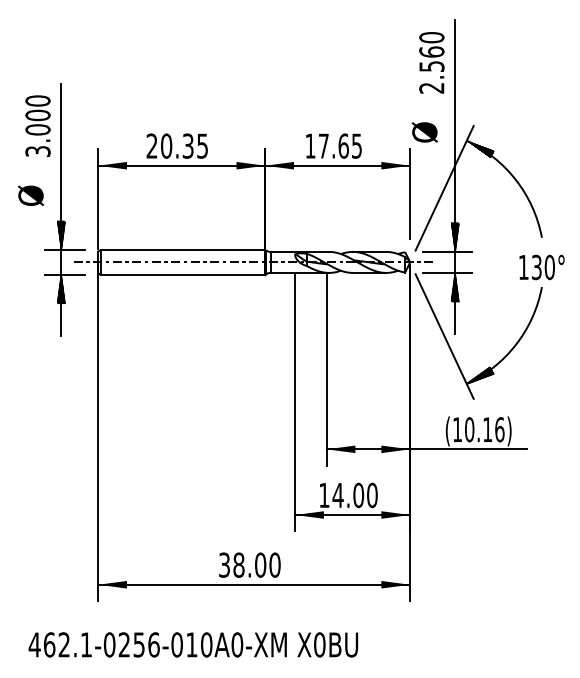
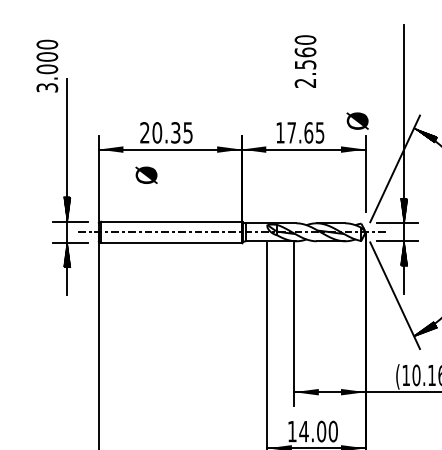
text: (431, 62) -> (305, 61), moved
text: (37, 125) -> (46, 65), moved
text: (424, 132) -> (357, 121), moved
text: (31, 195) -> (146, 175), moved

